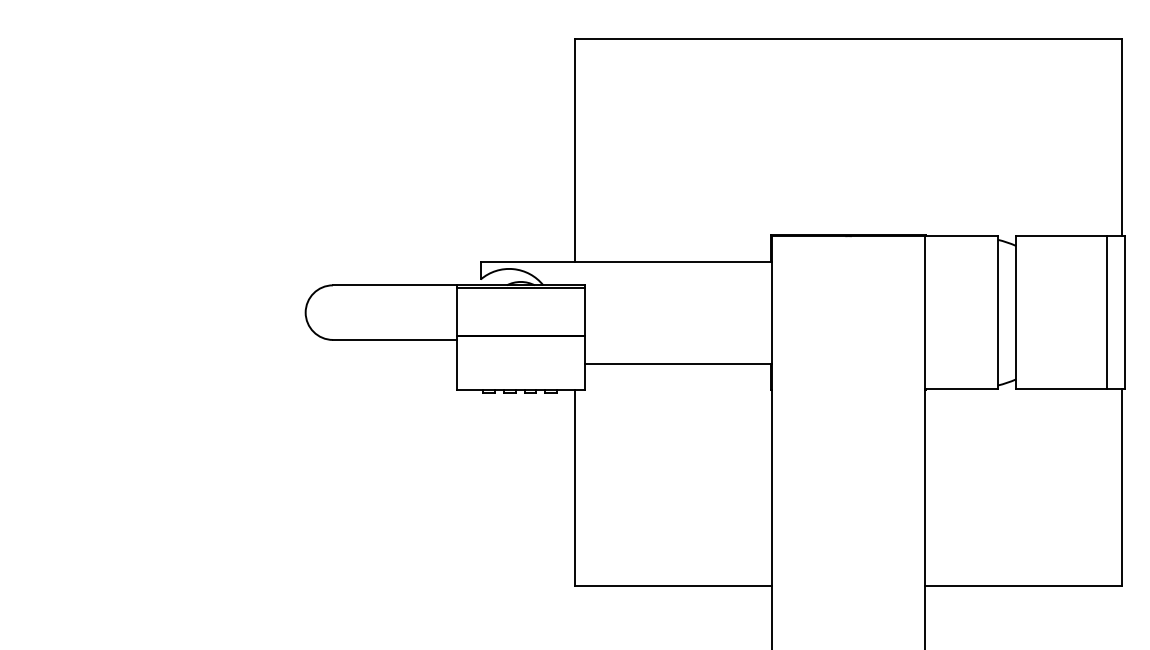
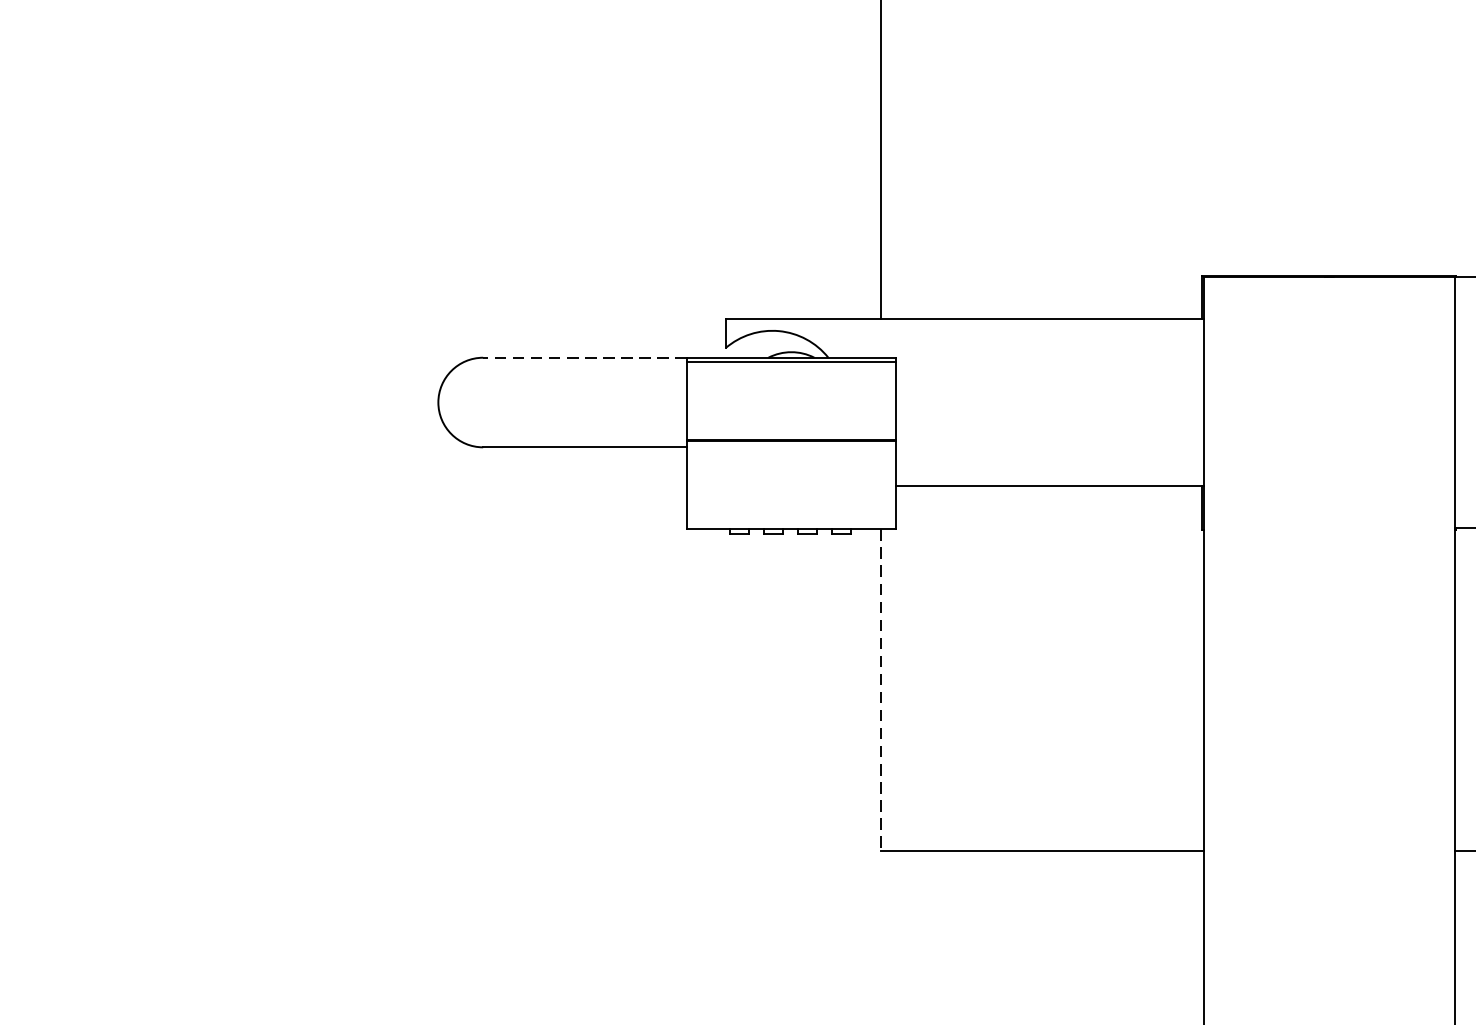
line: (394, 285) -> (584, 357), solid -> dashed
line: (575, 487) -> (881, 689), solid -> dashed

